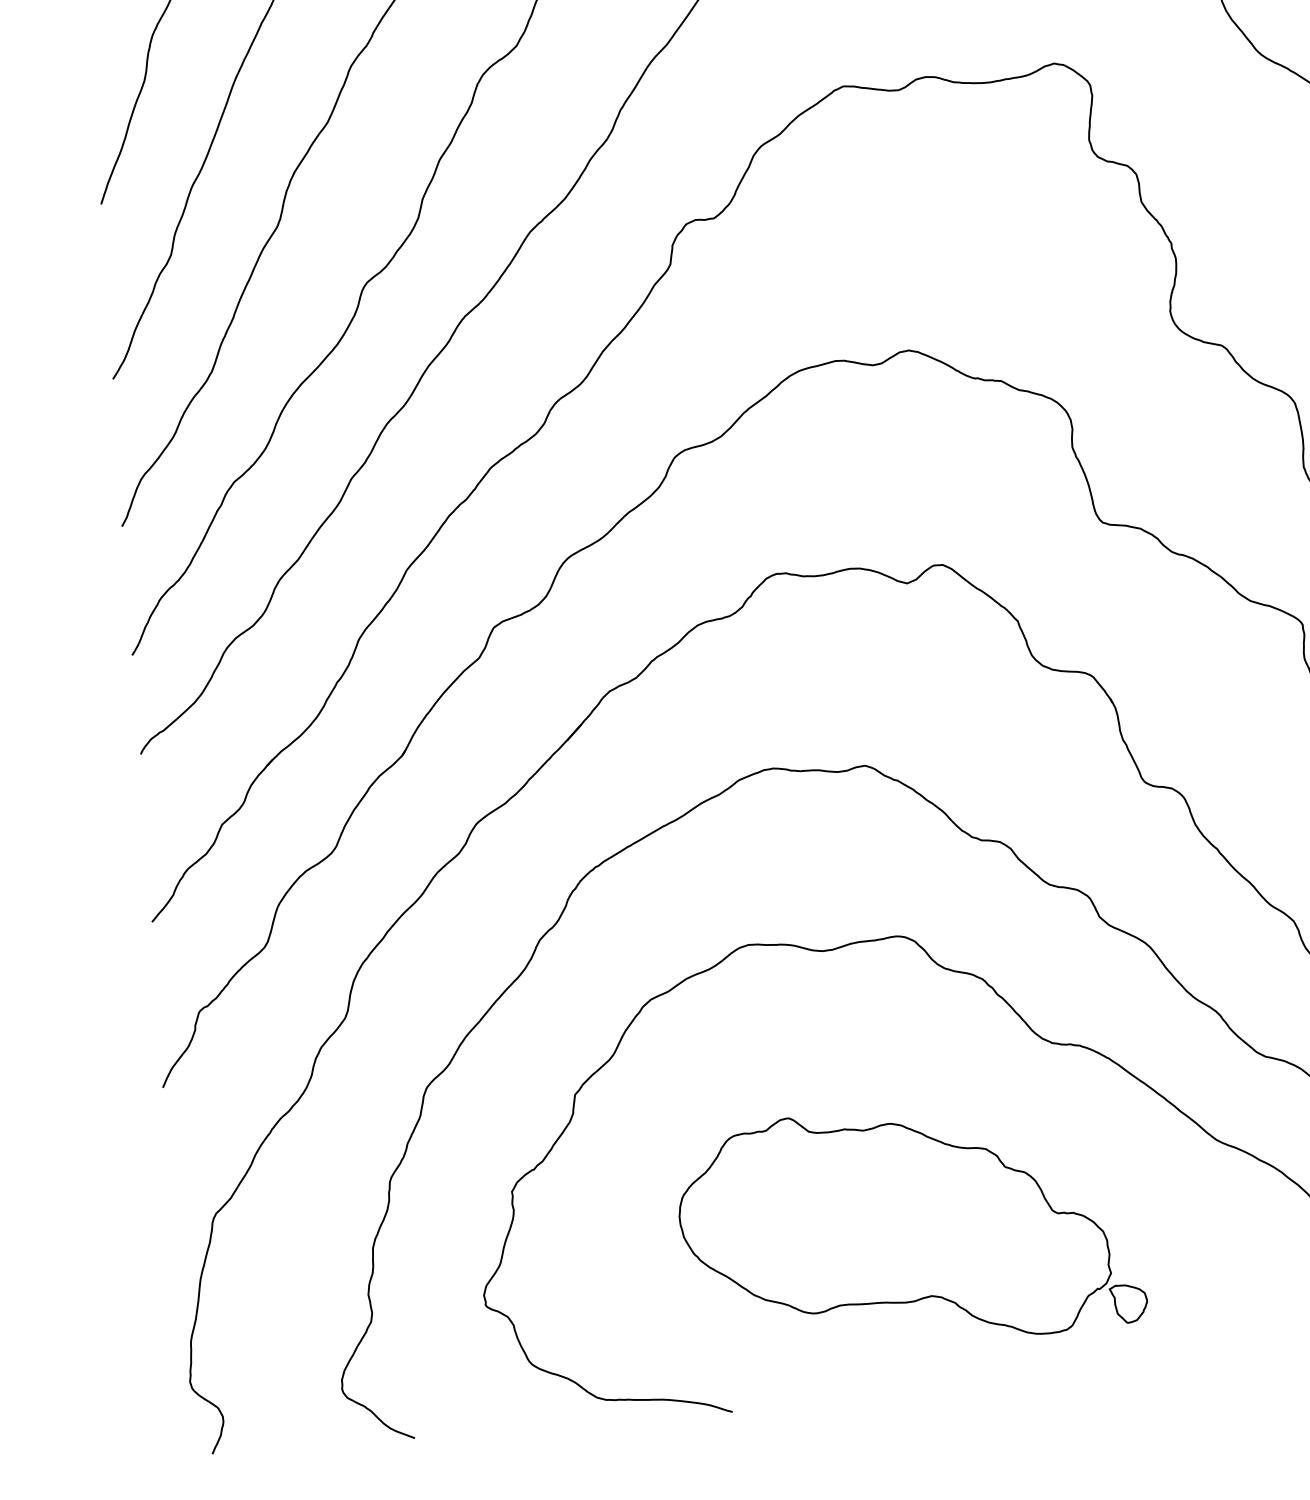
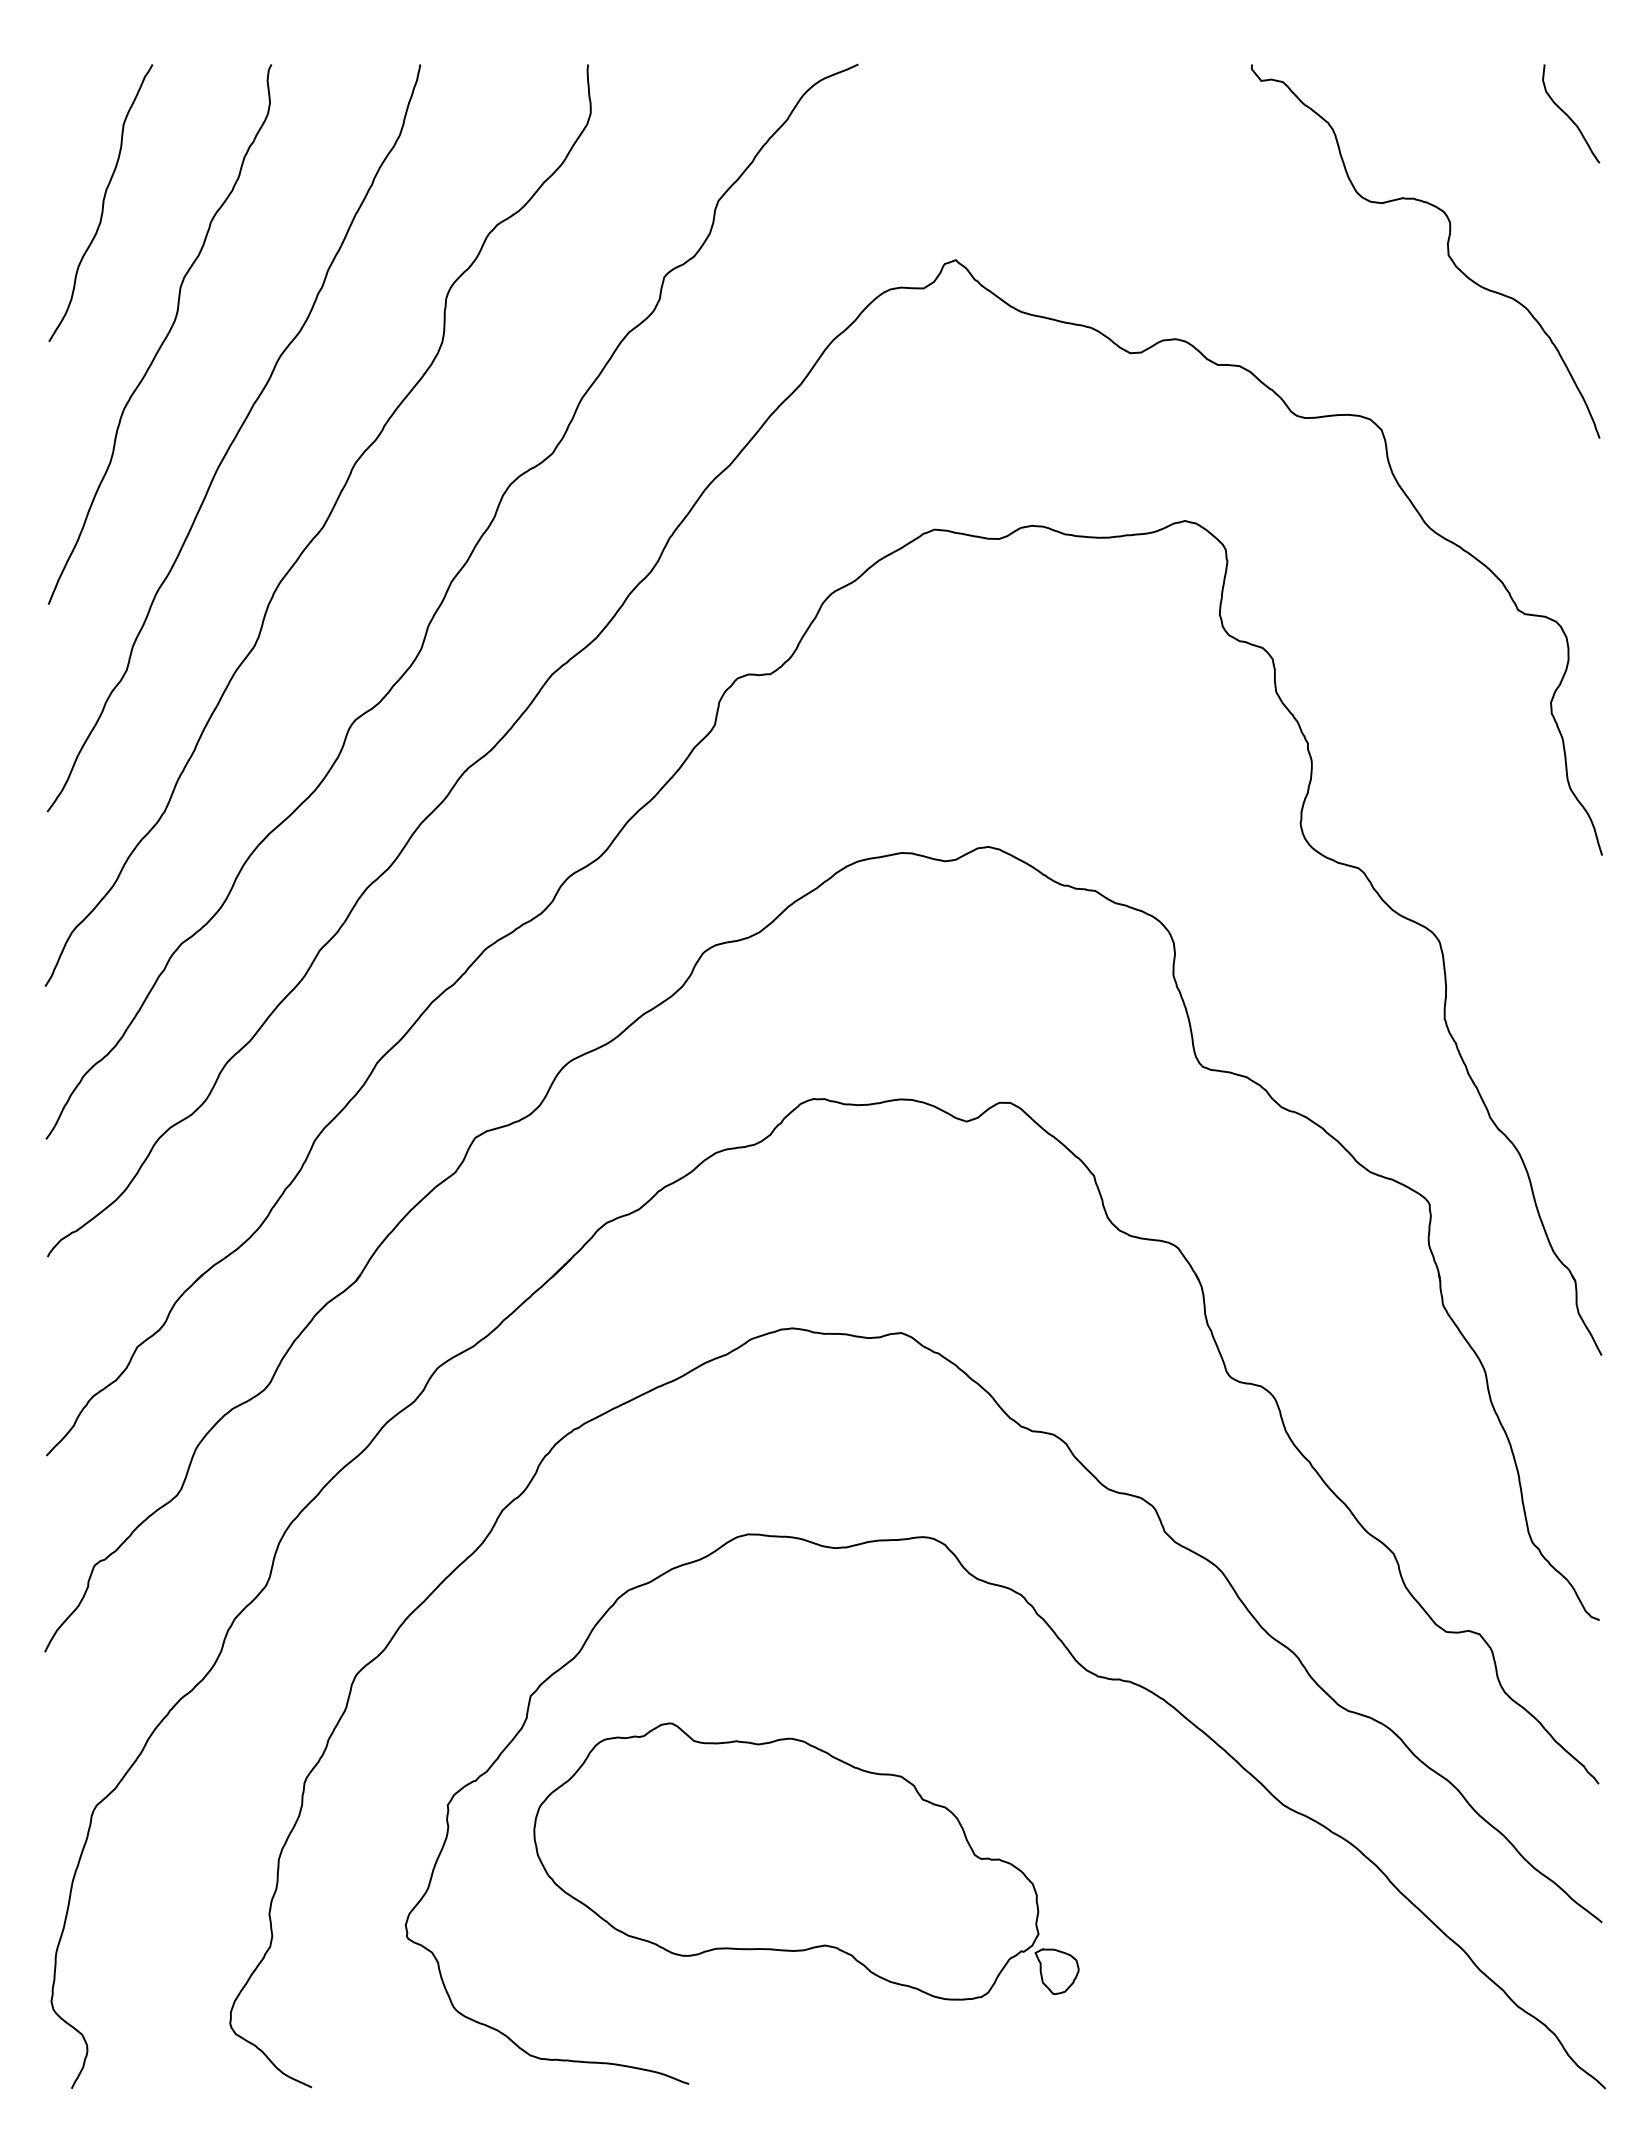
part: (910, 1226) -> (806, 1861), moved

